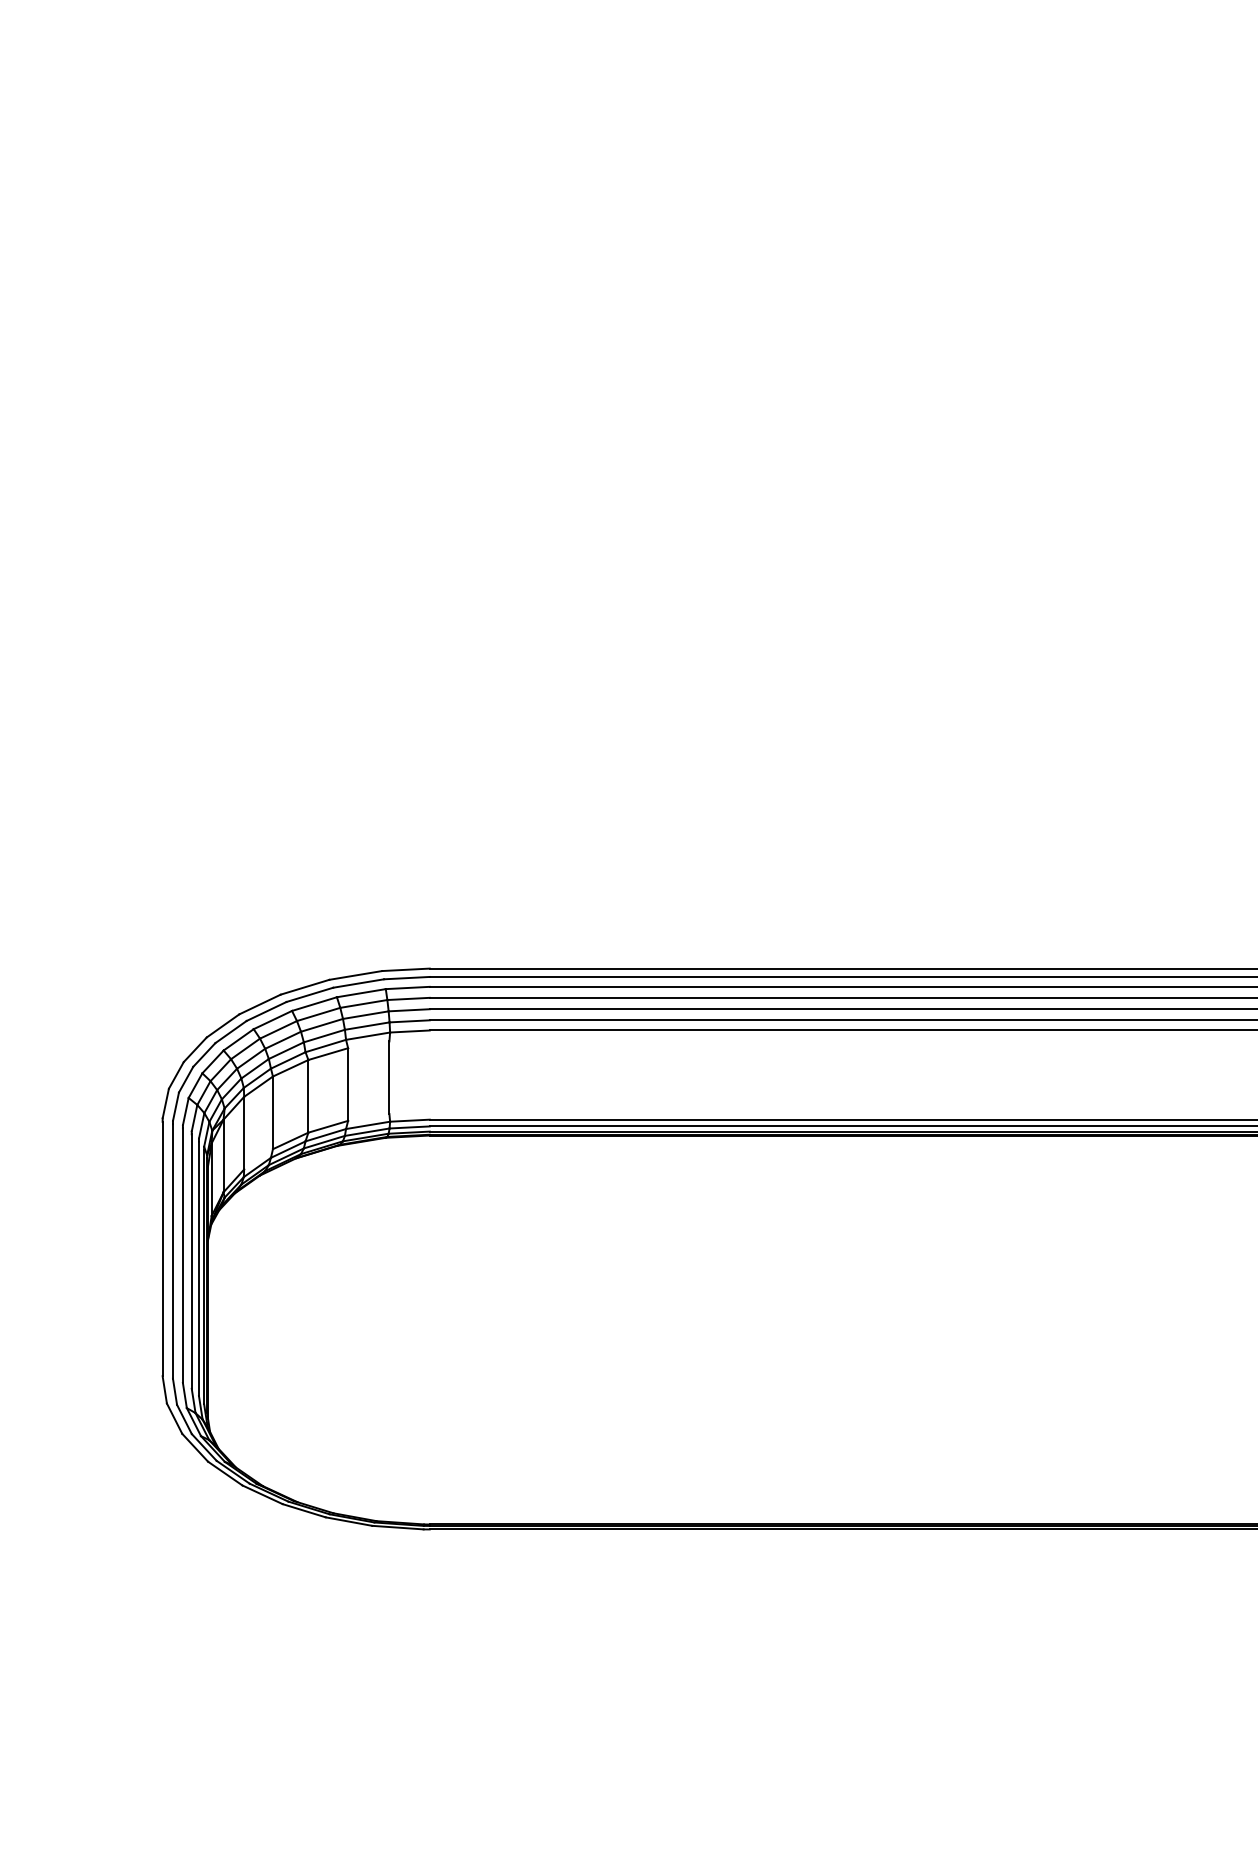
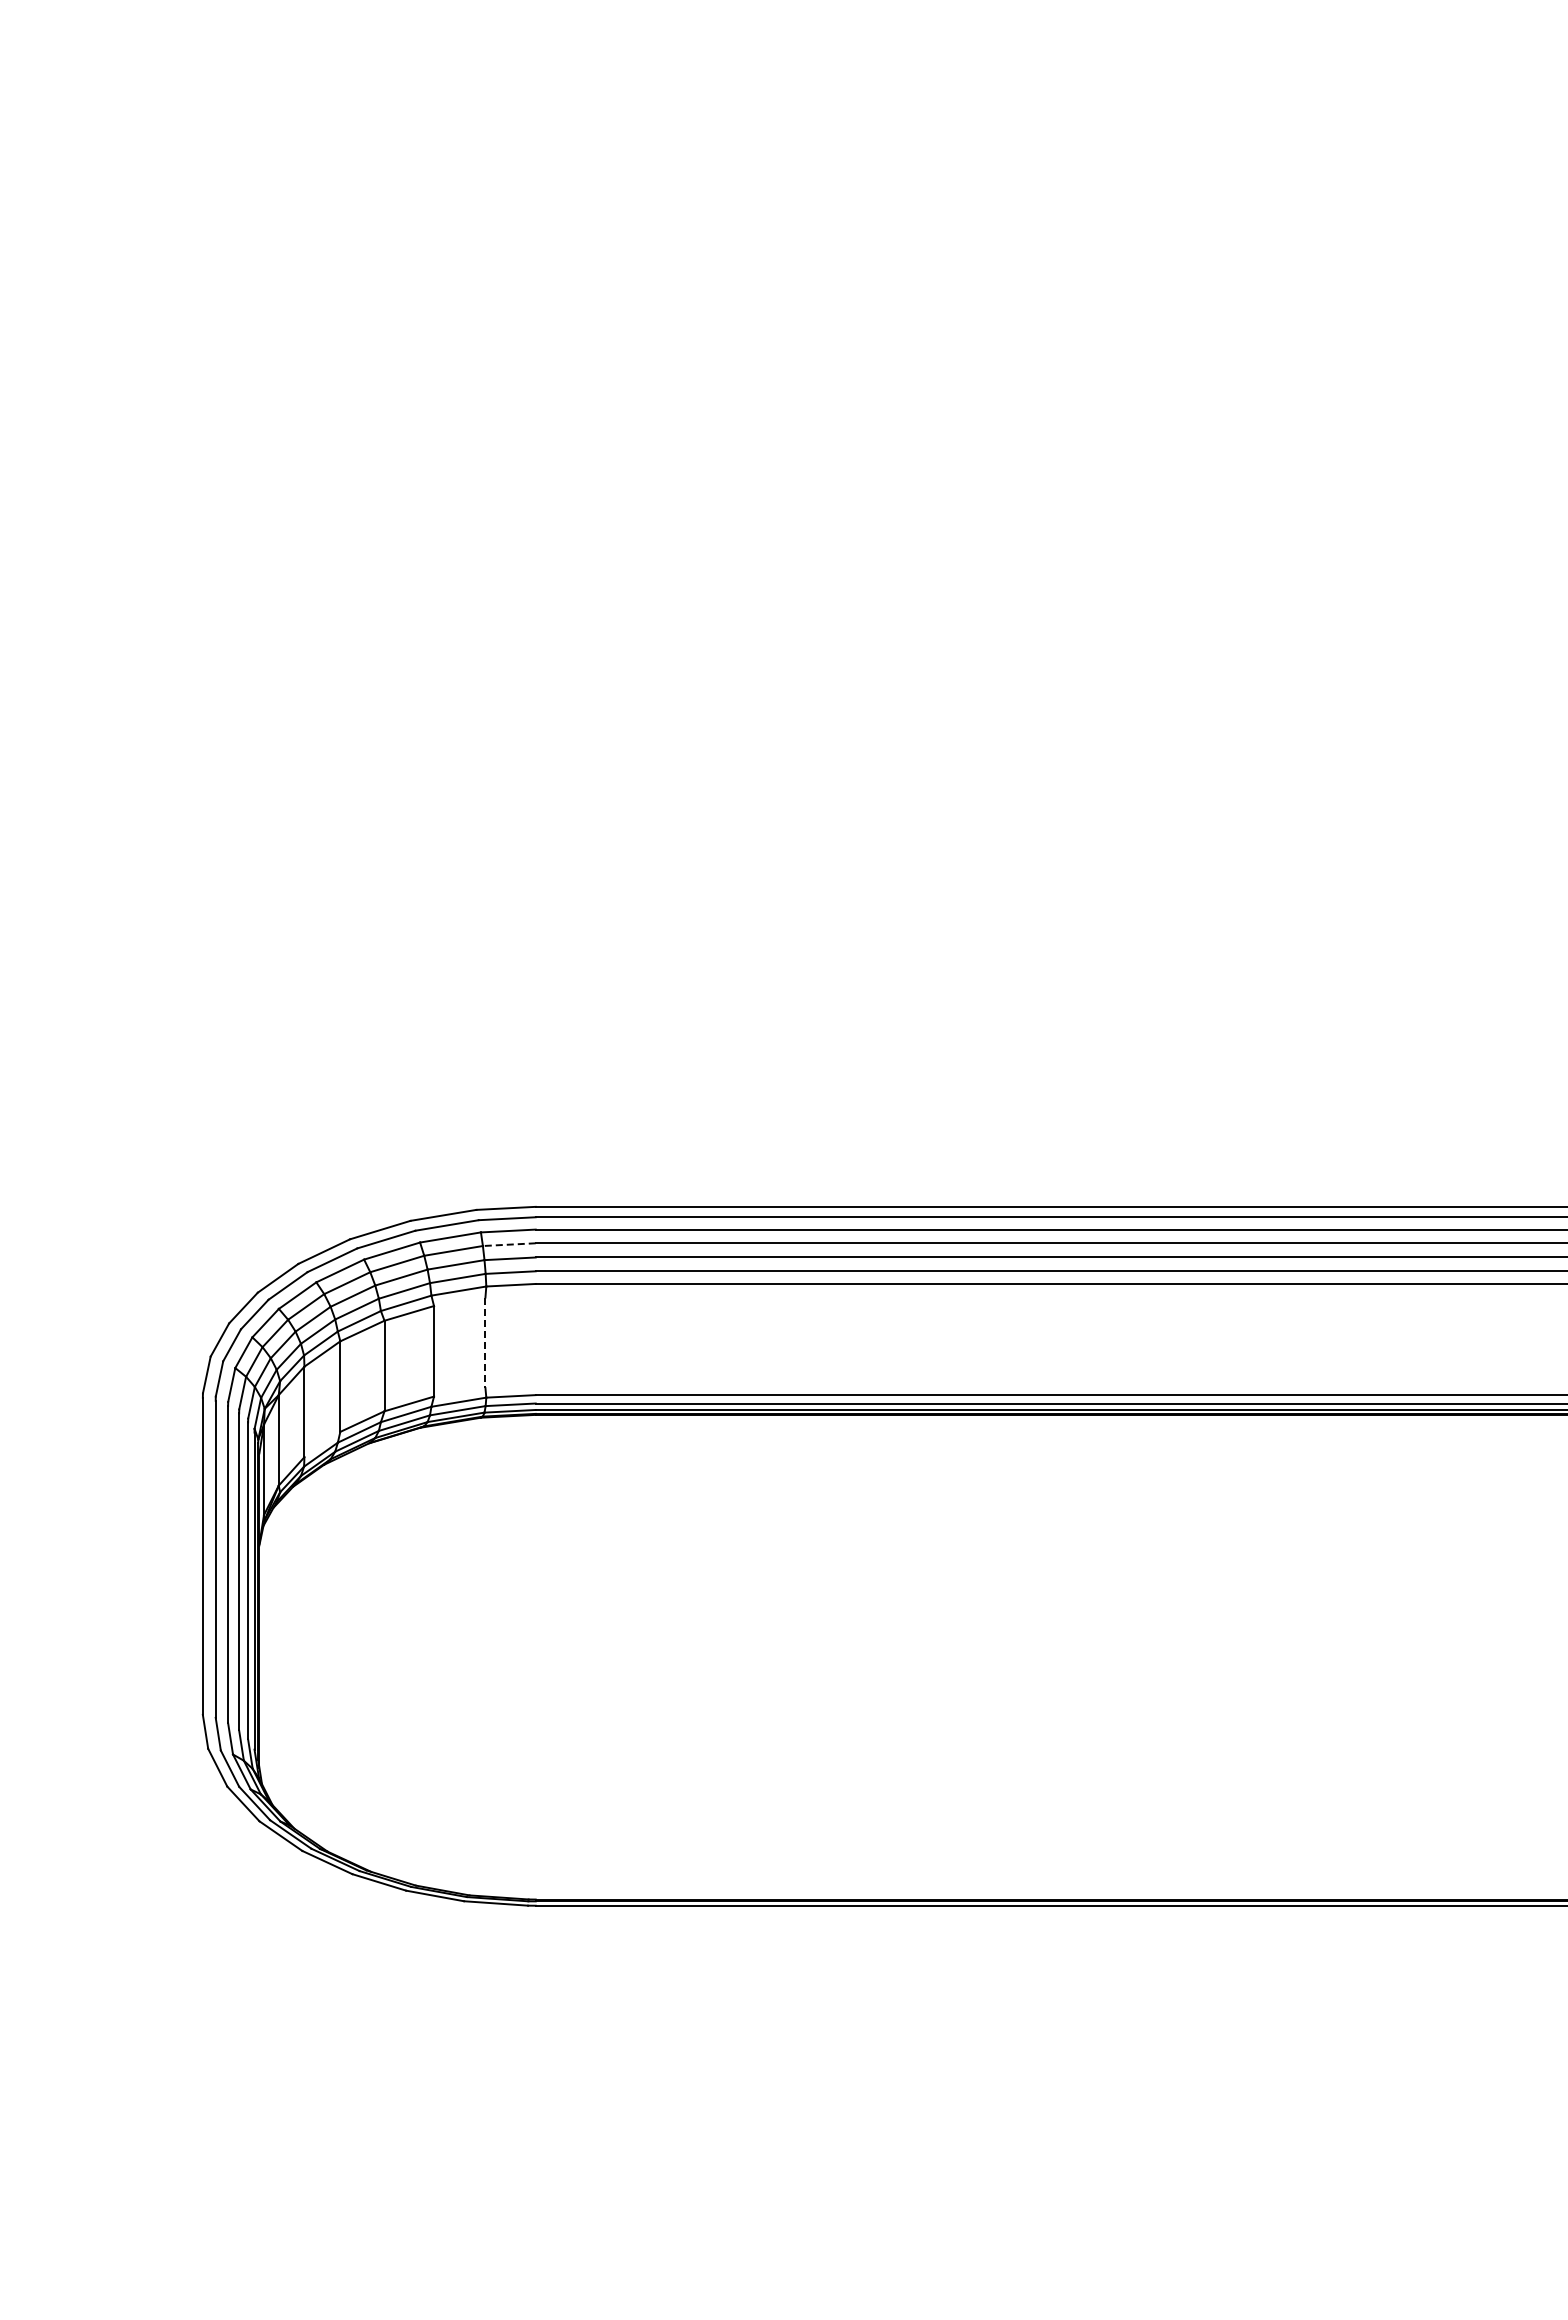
line: (407, 998) -> (508, 1244), solid -> dashed
line: (389, 1078) -> (485, 1343), solid -> dashed

